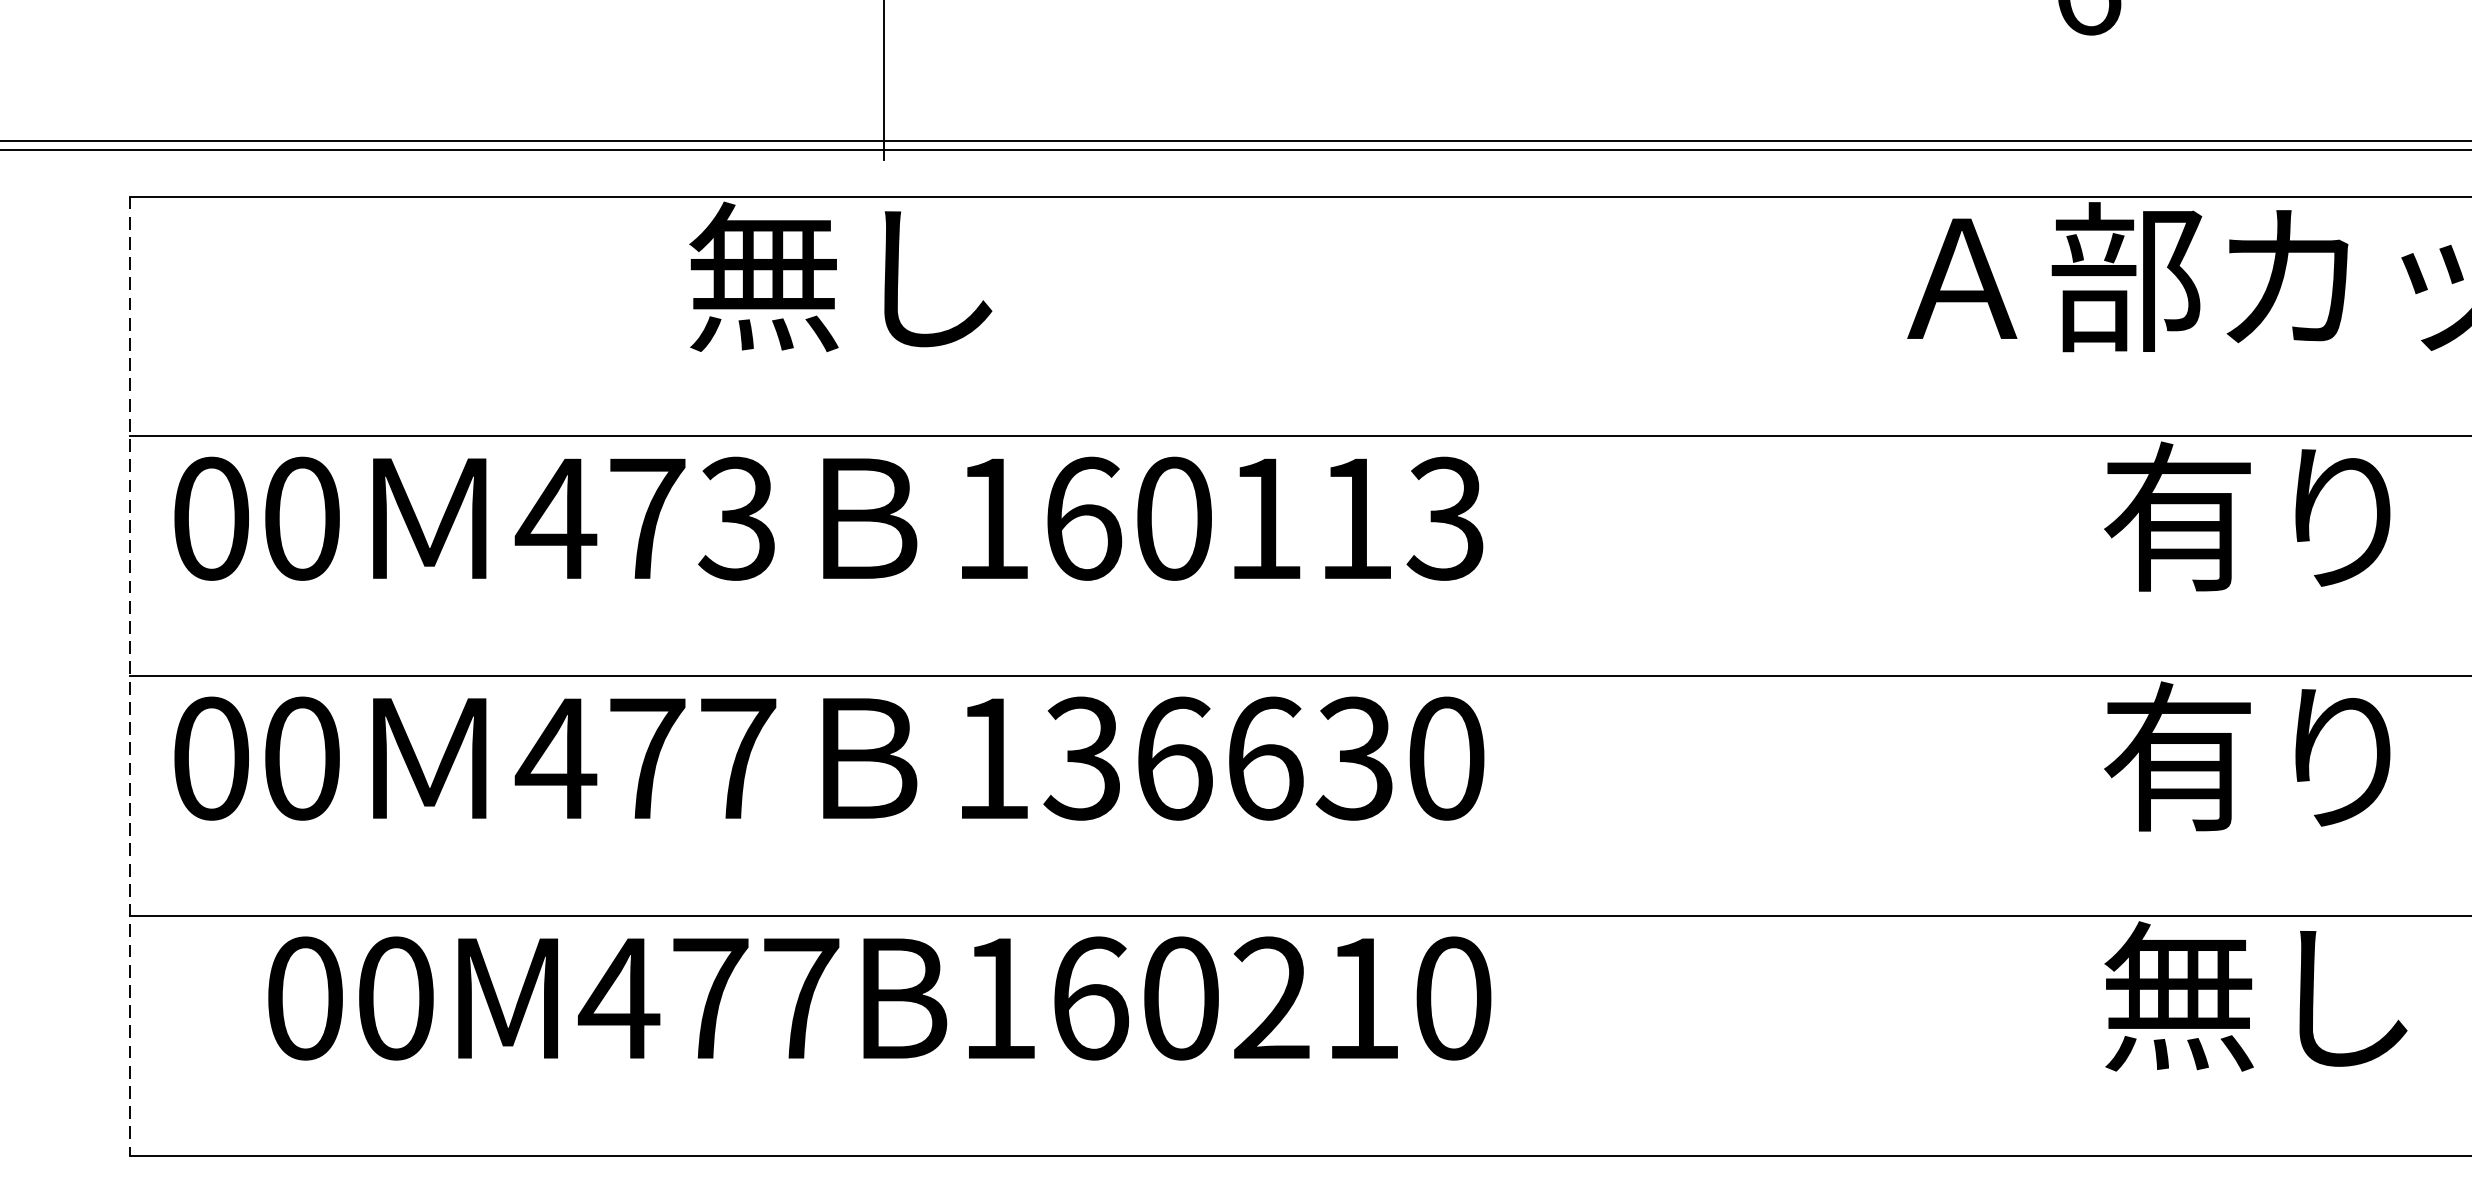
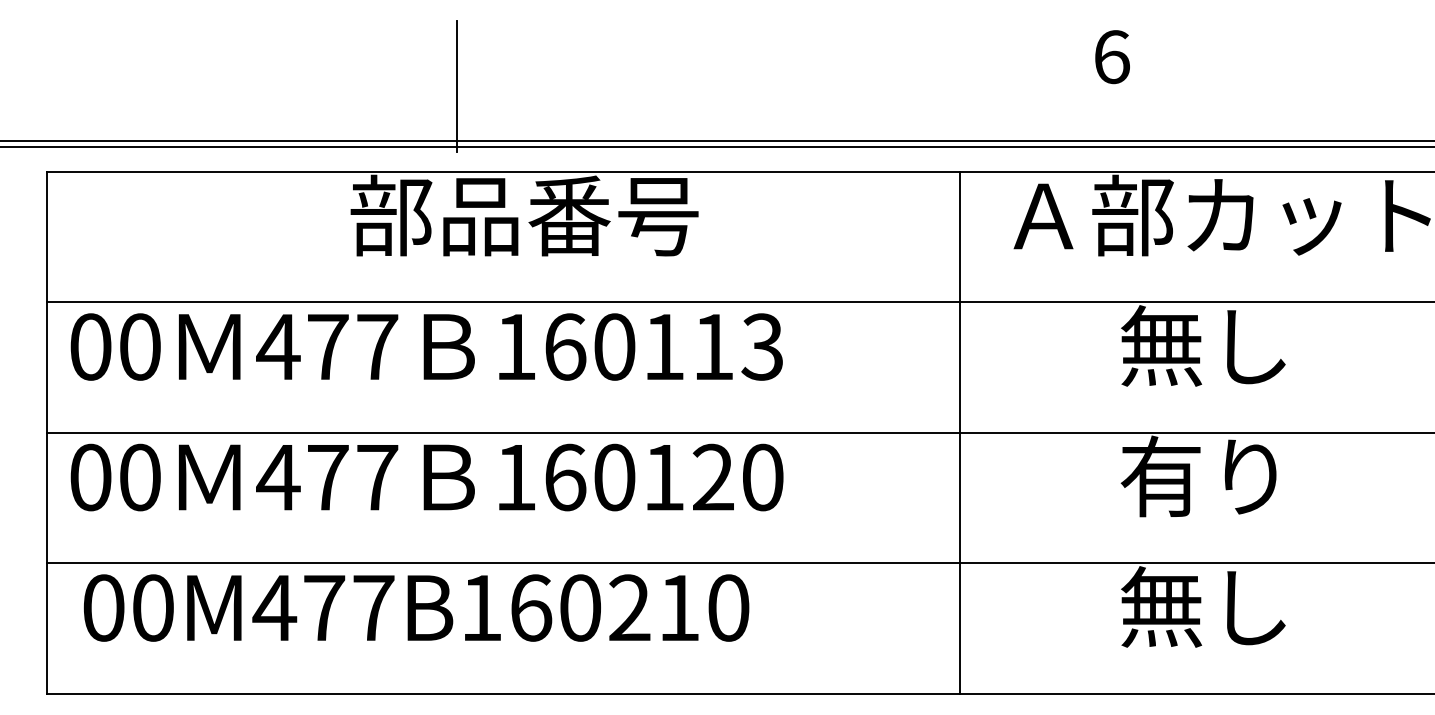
text: (1008, 276) -> (524, 215), 無し -> 部品番号
text: (2254, 515) -> (1202, 345), 有り -> 無し
text: (736, 517) -> (376, 346), 473 -> 477
line: (1809, 675) -> (960, 432), added
line: (129, 677) -> (46, 433), dashed -> solid
text: (1217, 758) -> (638, 477), 136630 -> 160120
text: (879, 997) -> (416, 607), moved

